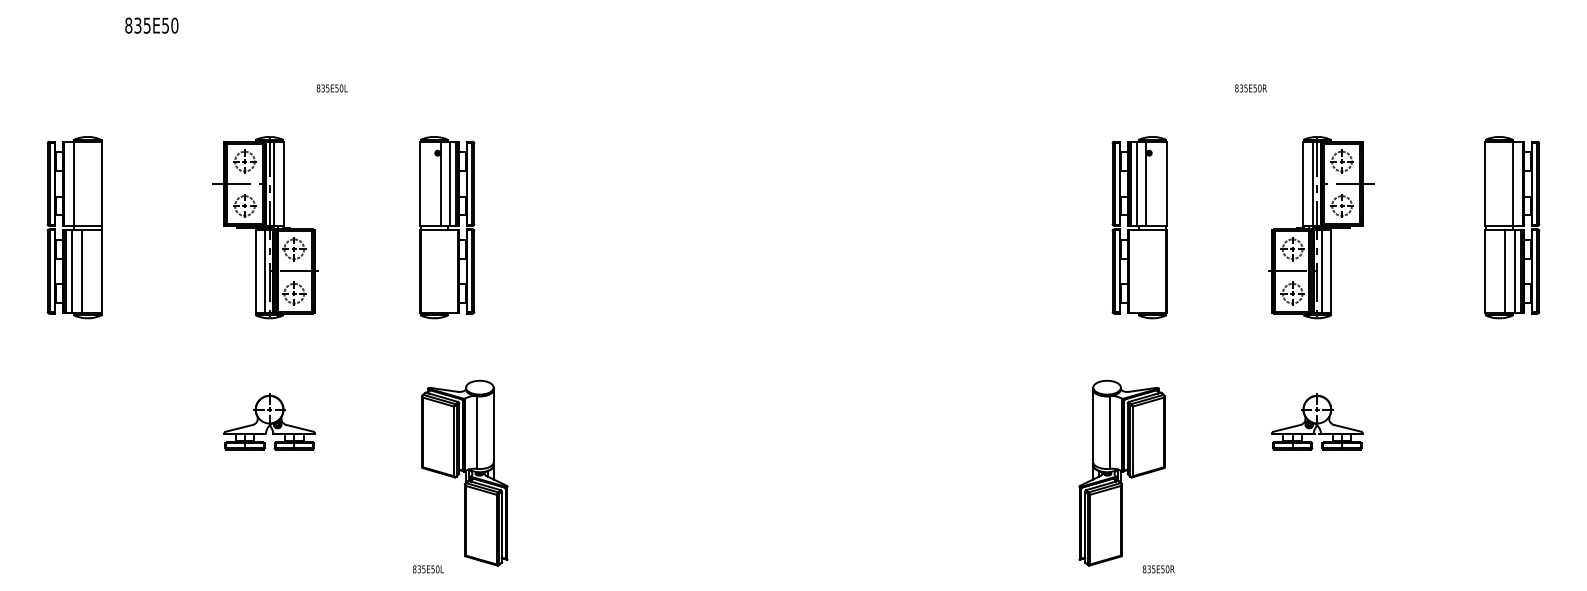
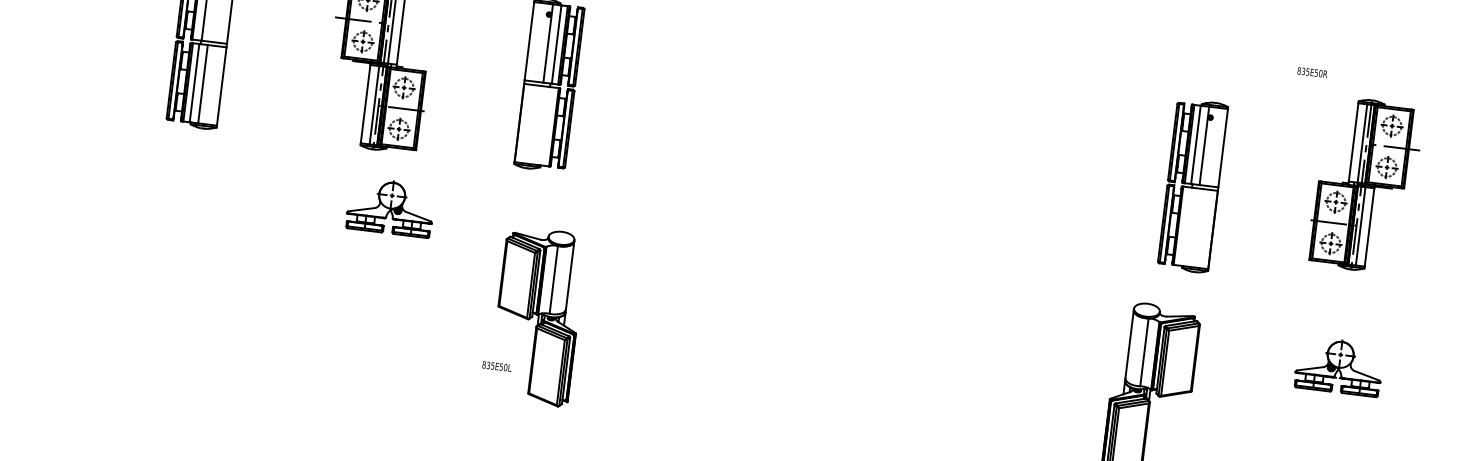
text: (1250, 88) -> (1312, 72), moved
part: (1139, 227) -> (1192, 185), moved
part: (269, 421) -> (390, 206), moved
text: (428, 569) -> (497, 366), moved

